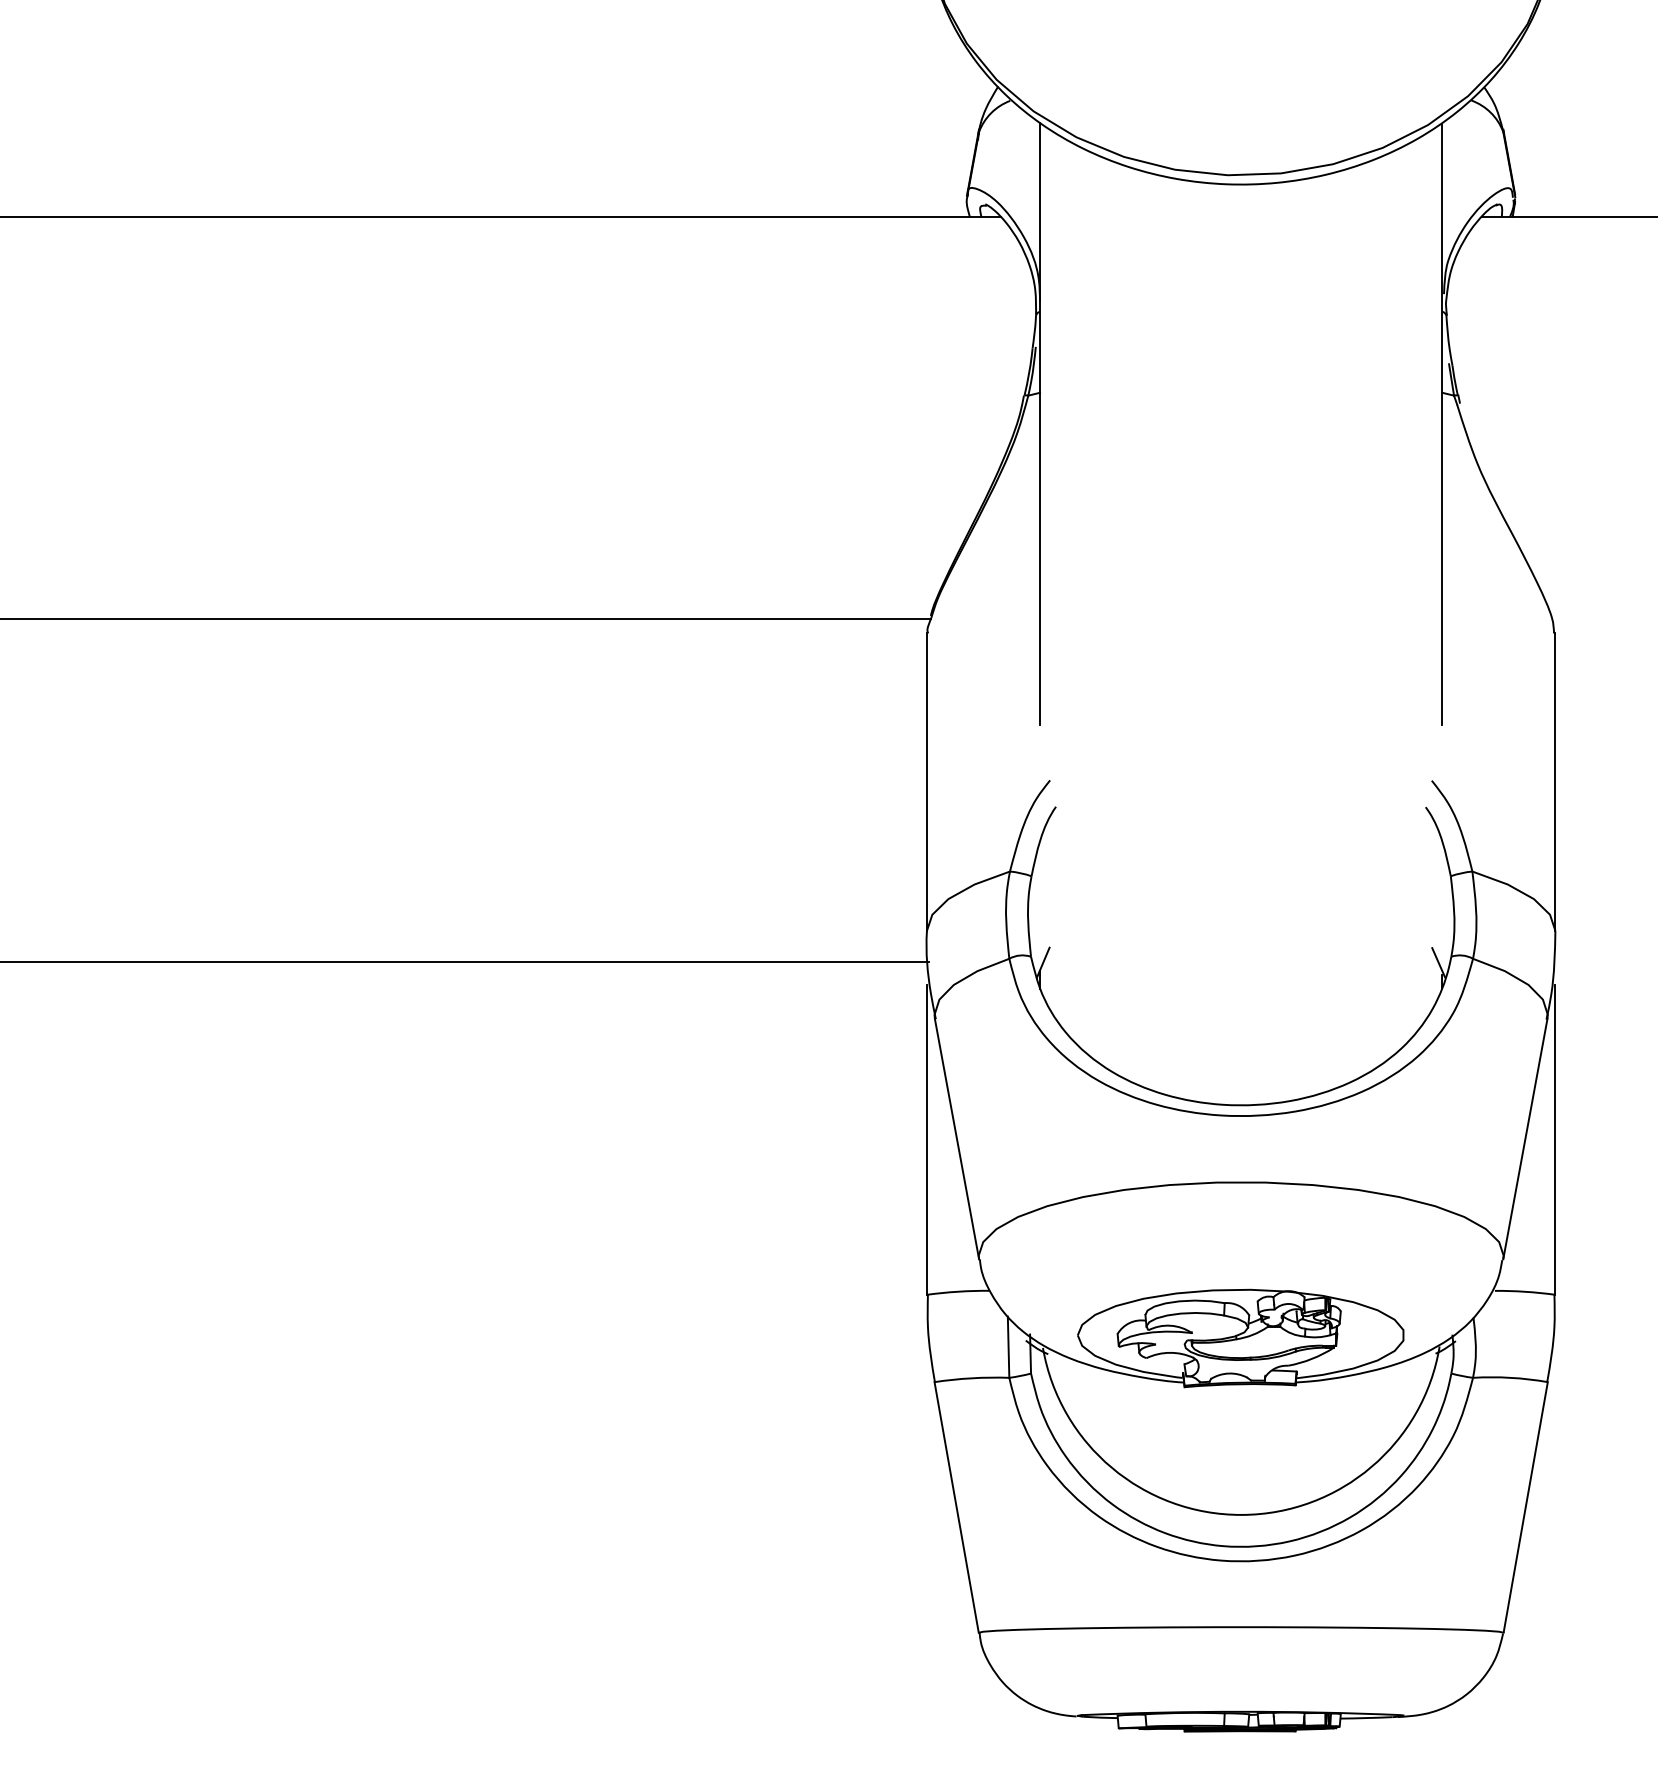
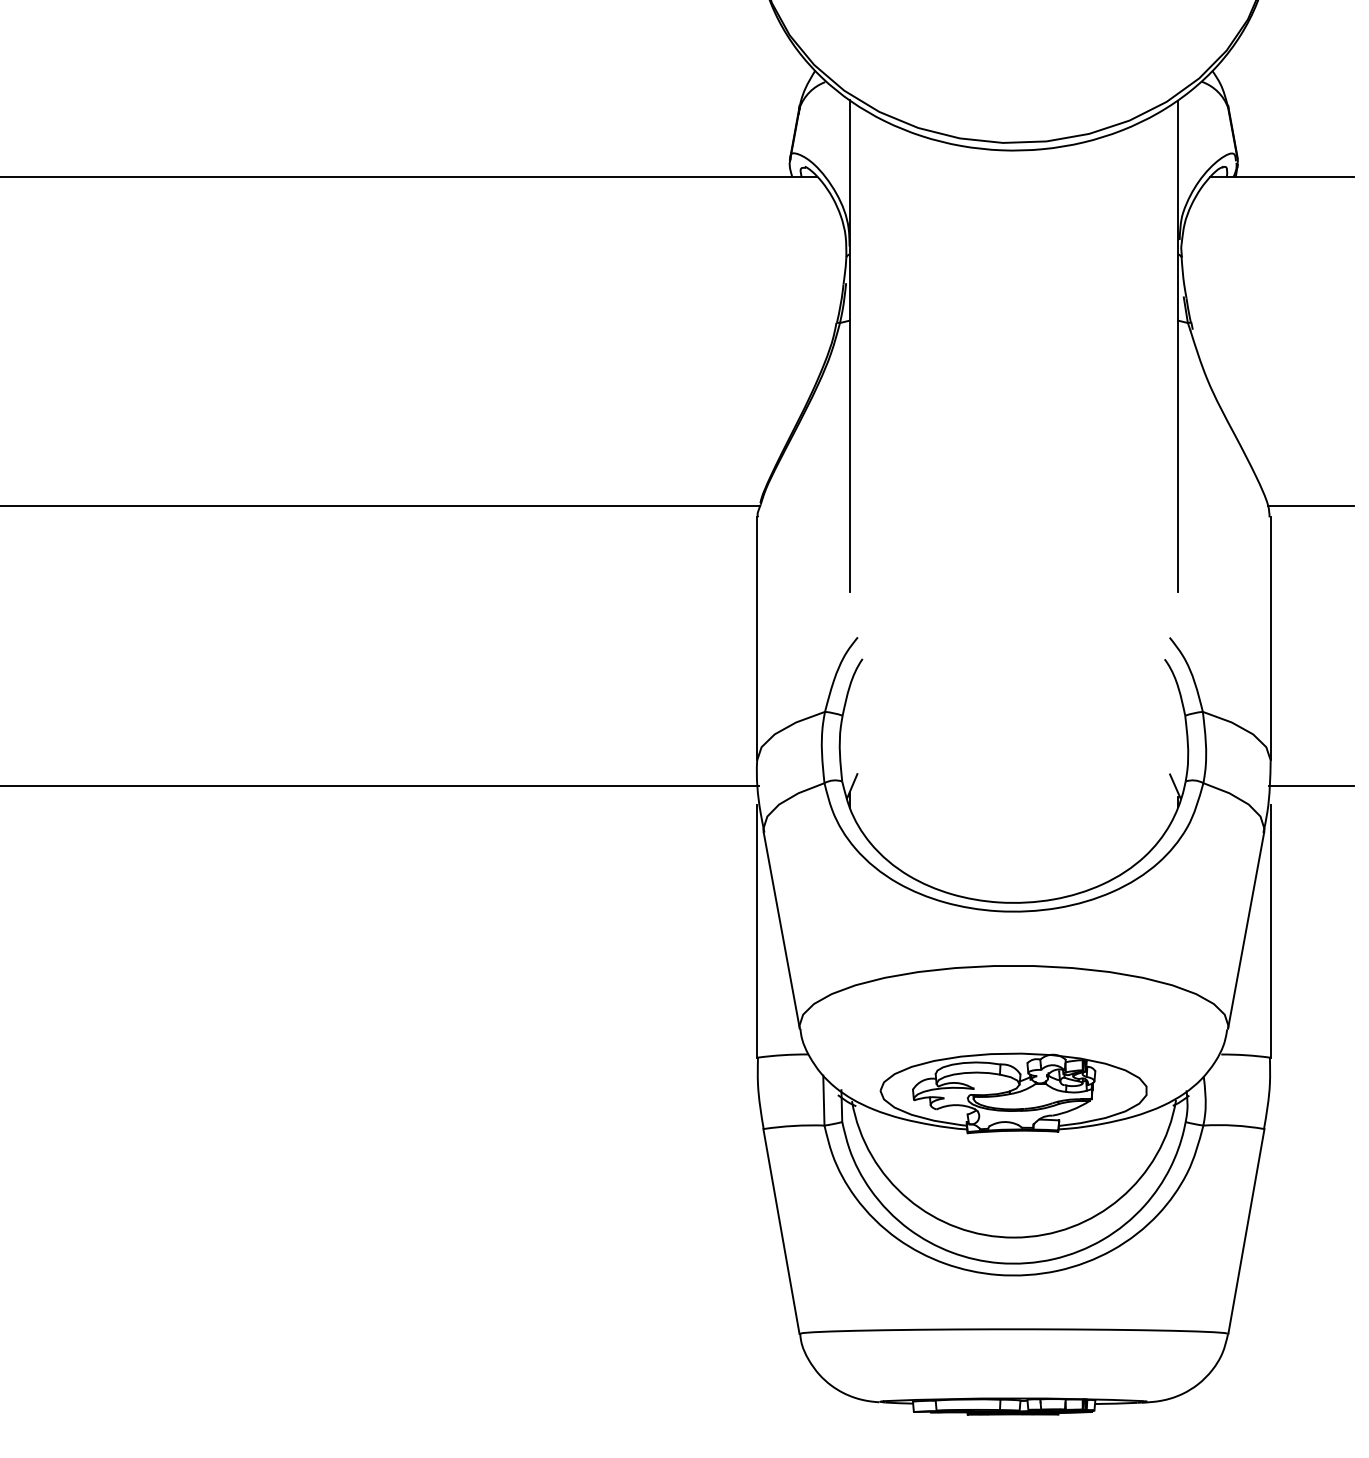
line: (1604, 619) -> (1310, 505), added
line: (1605, 961) -> (1311, 785), added

